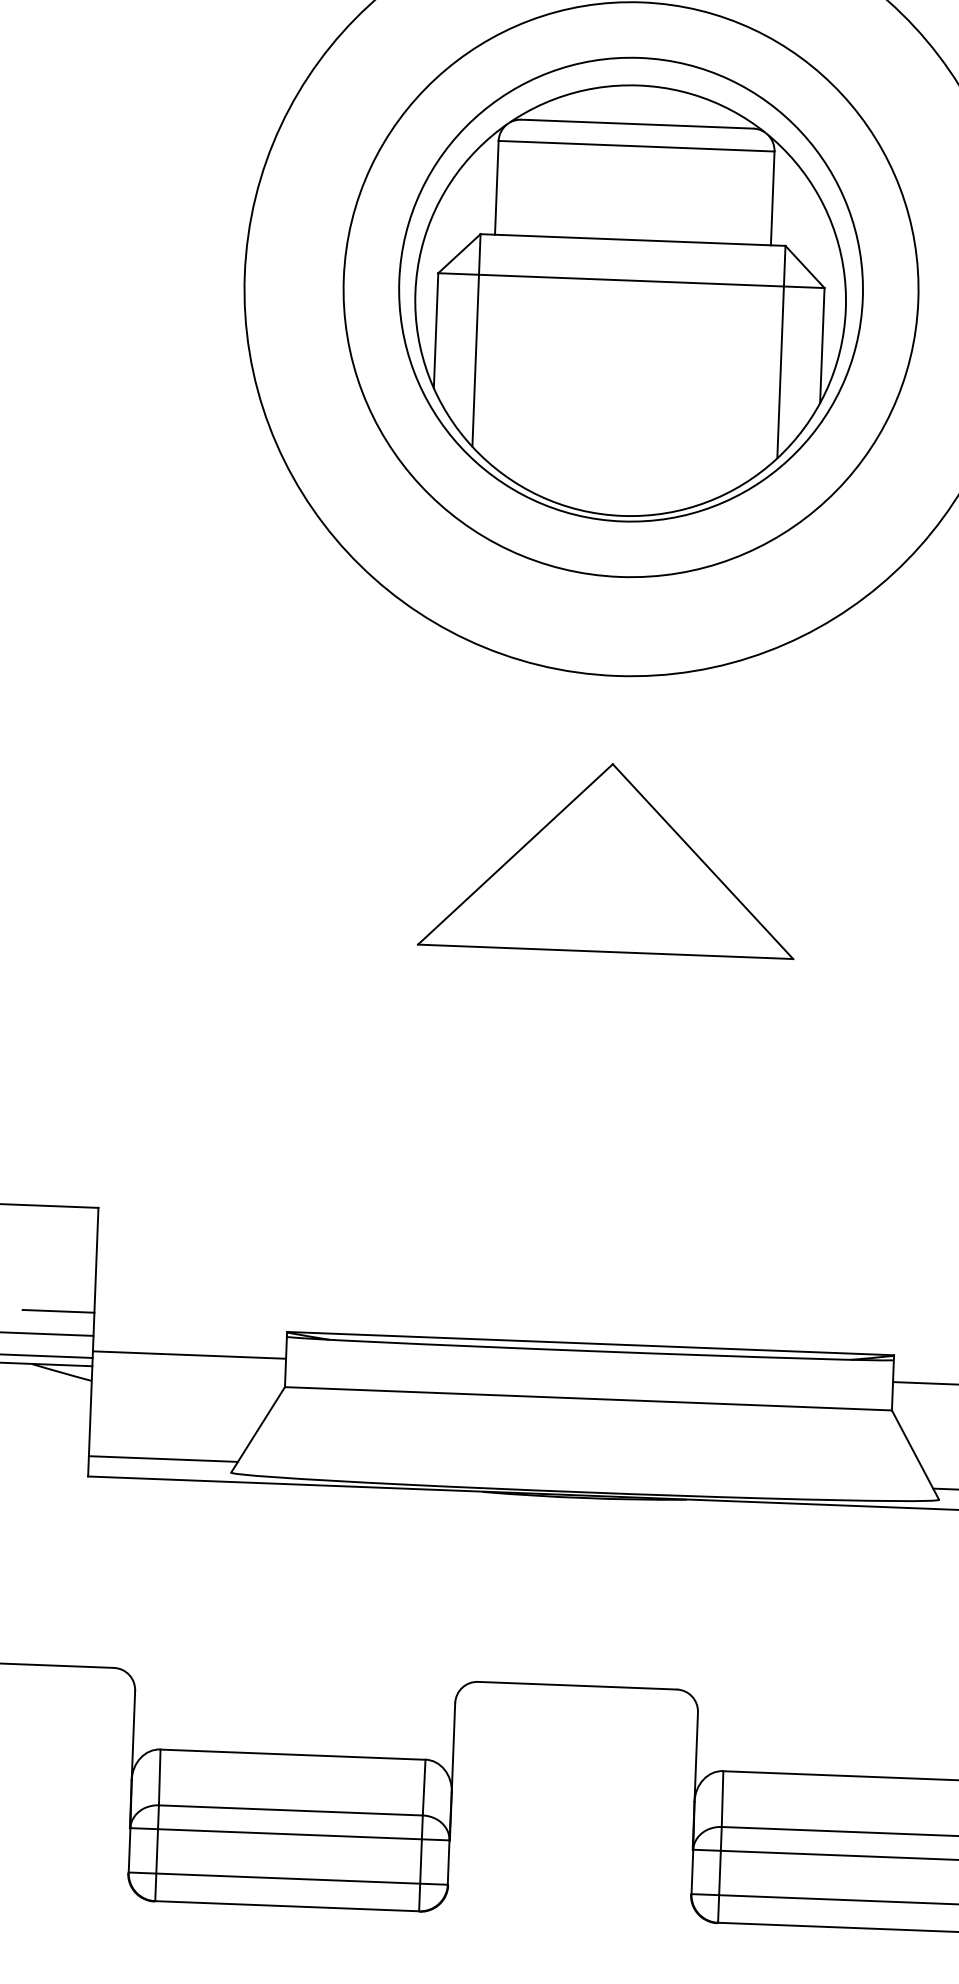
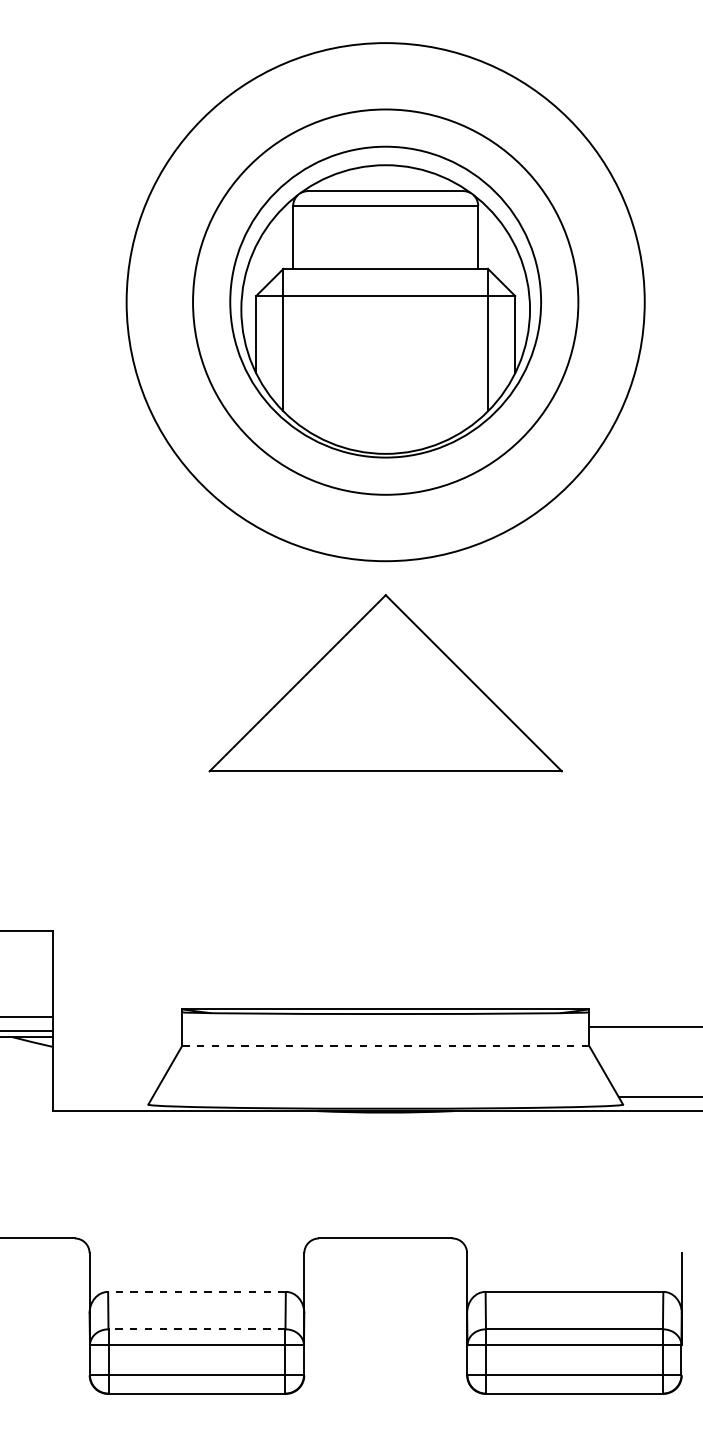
part: (608, 858) -> (385, 683), size x1.4
line: (58, 1311) -> (28, 1001), removed
line: (189, 1354) -> (117, 1026), removed
line: (588, 1399) -> (385, 1046), solid -> dashed
line: (163, 1459) -> (102, 1097), removed
line: (292, 1753) -> (196, 1291), solid -> dashed
line: (290, 1810) -> (196, 1329), solid -> dashed

